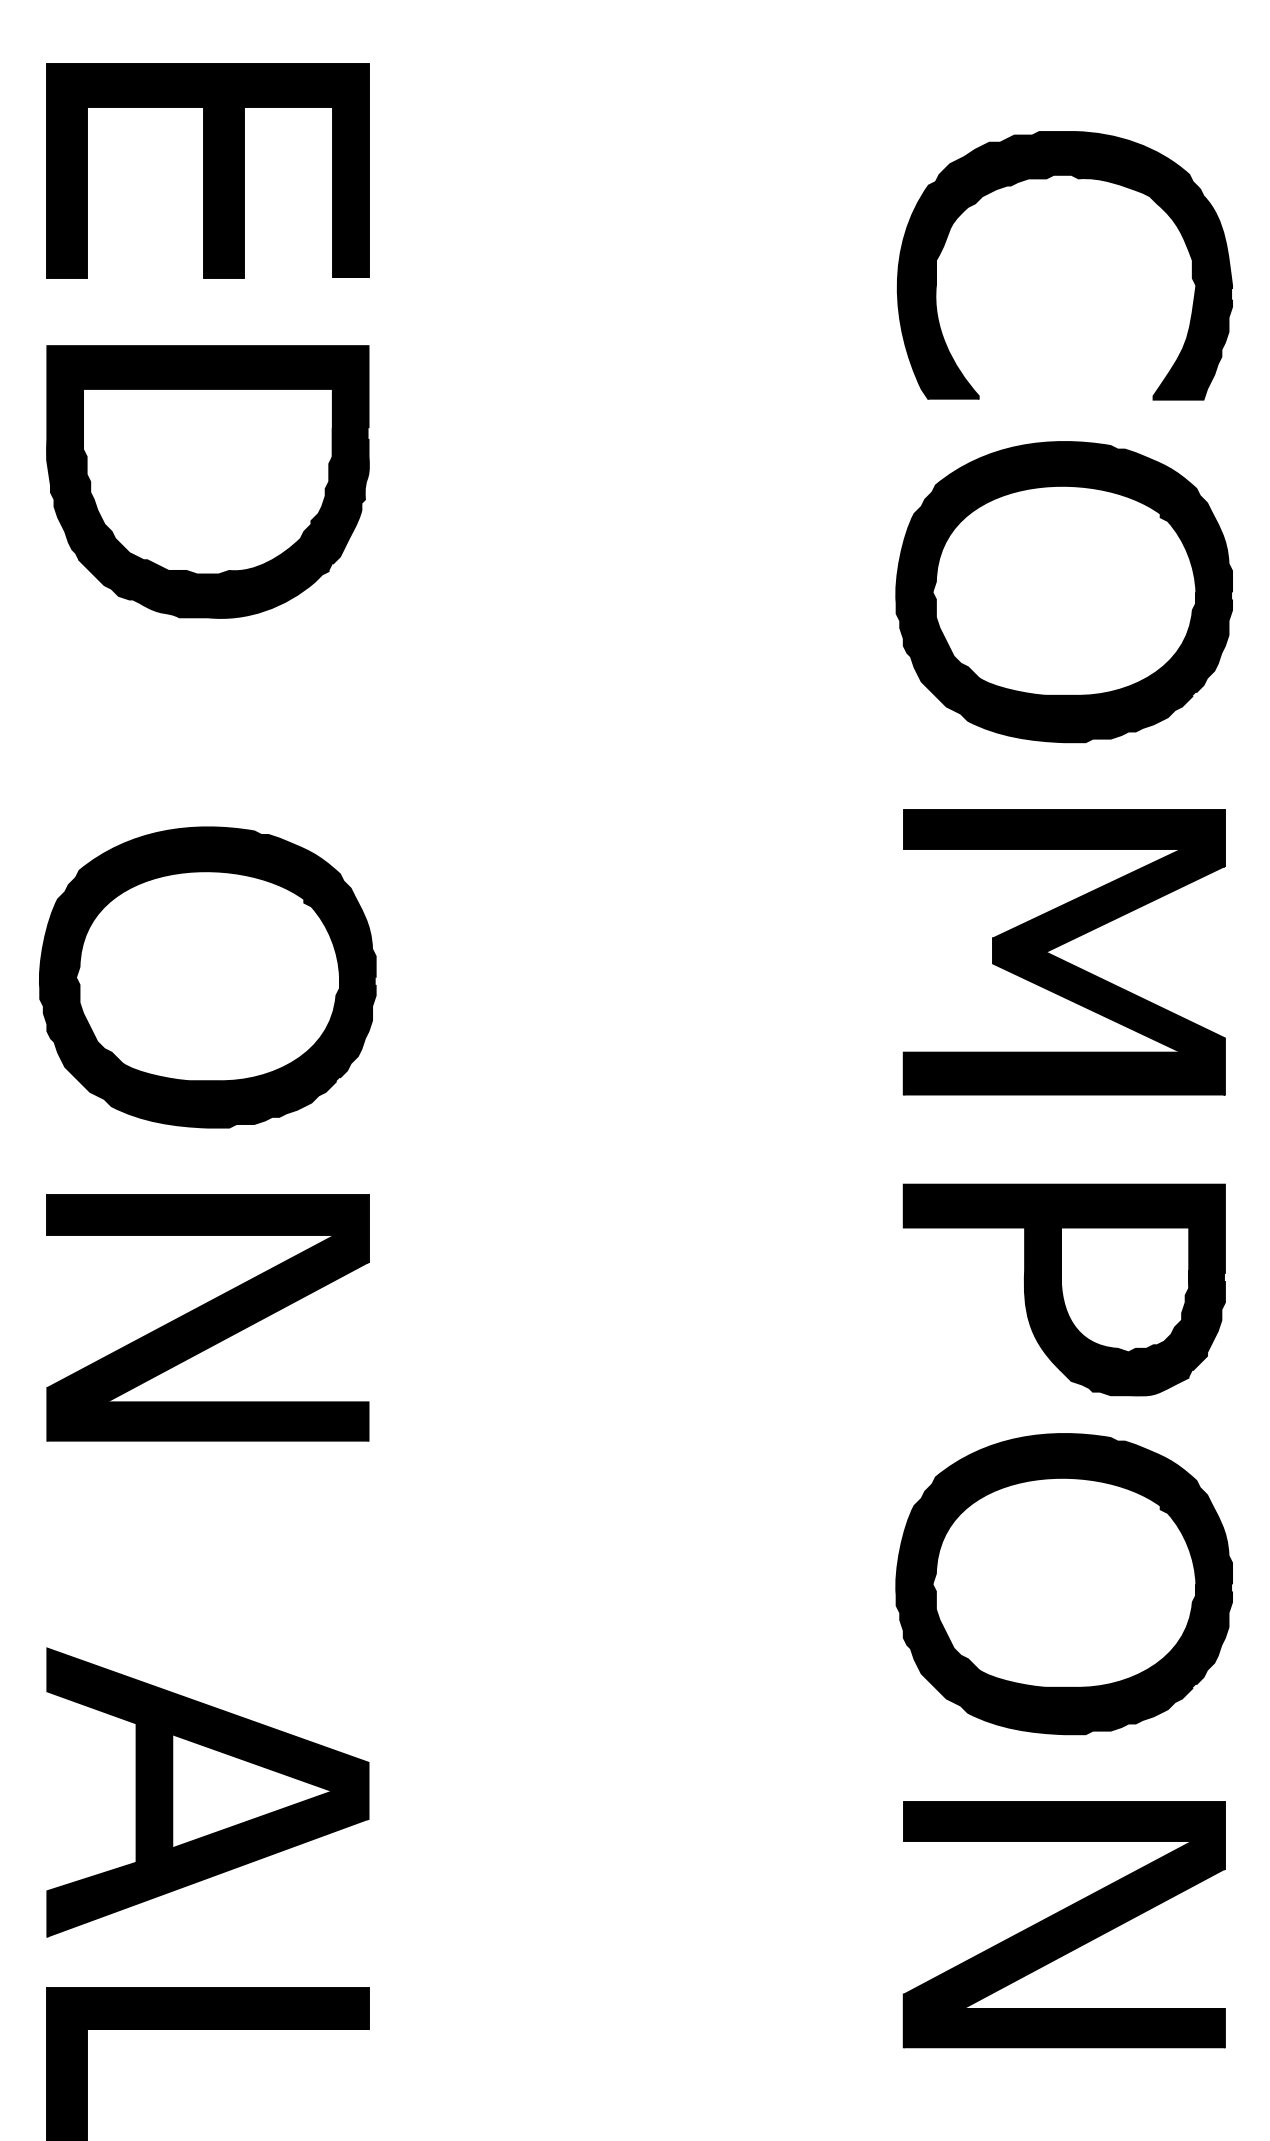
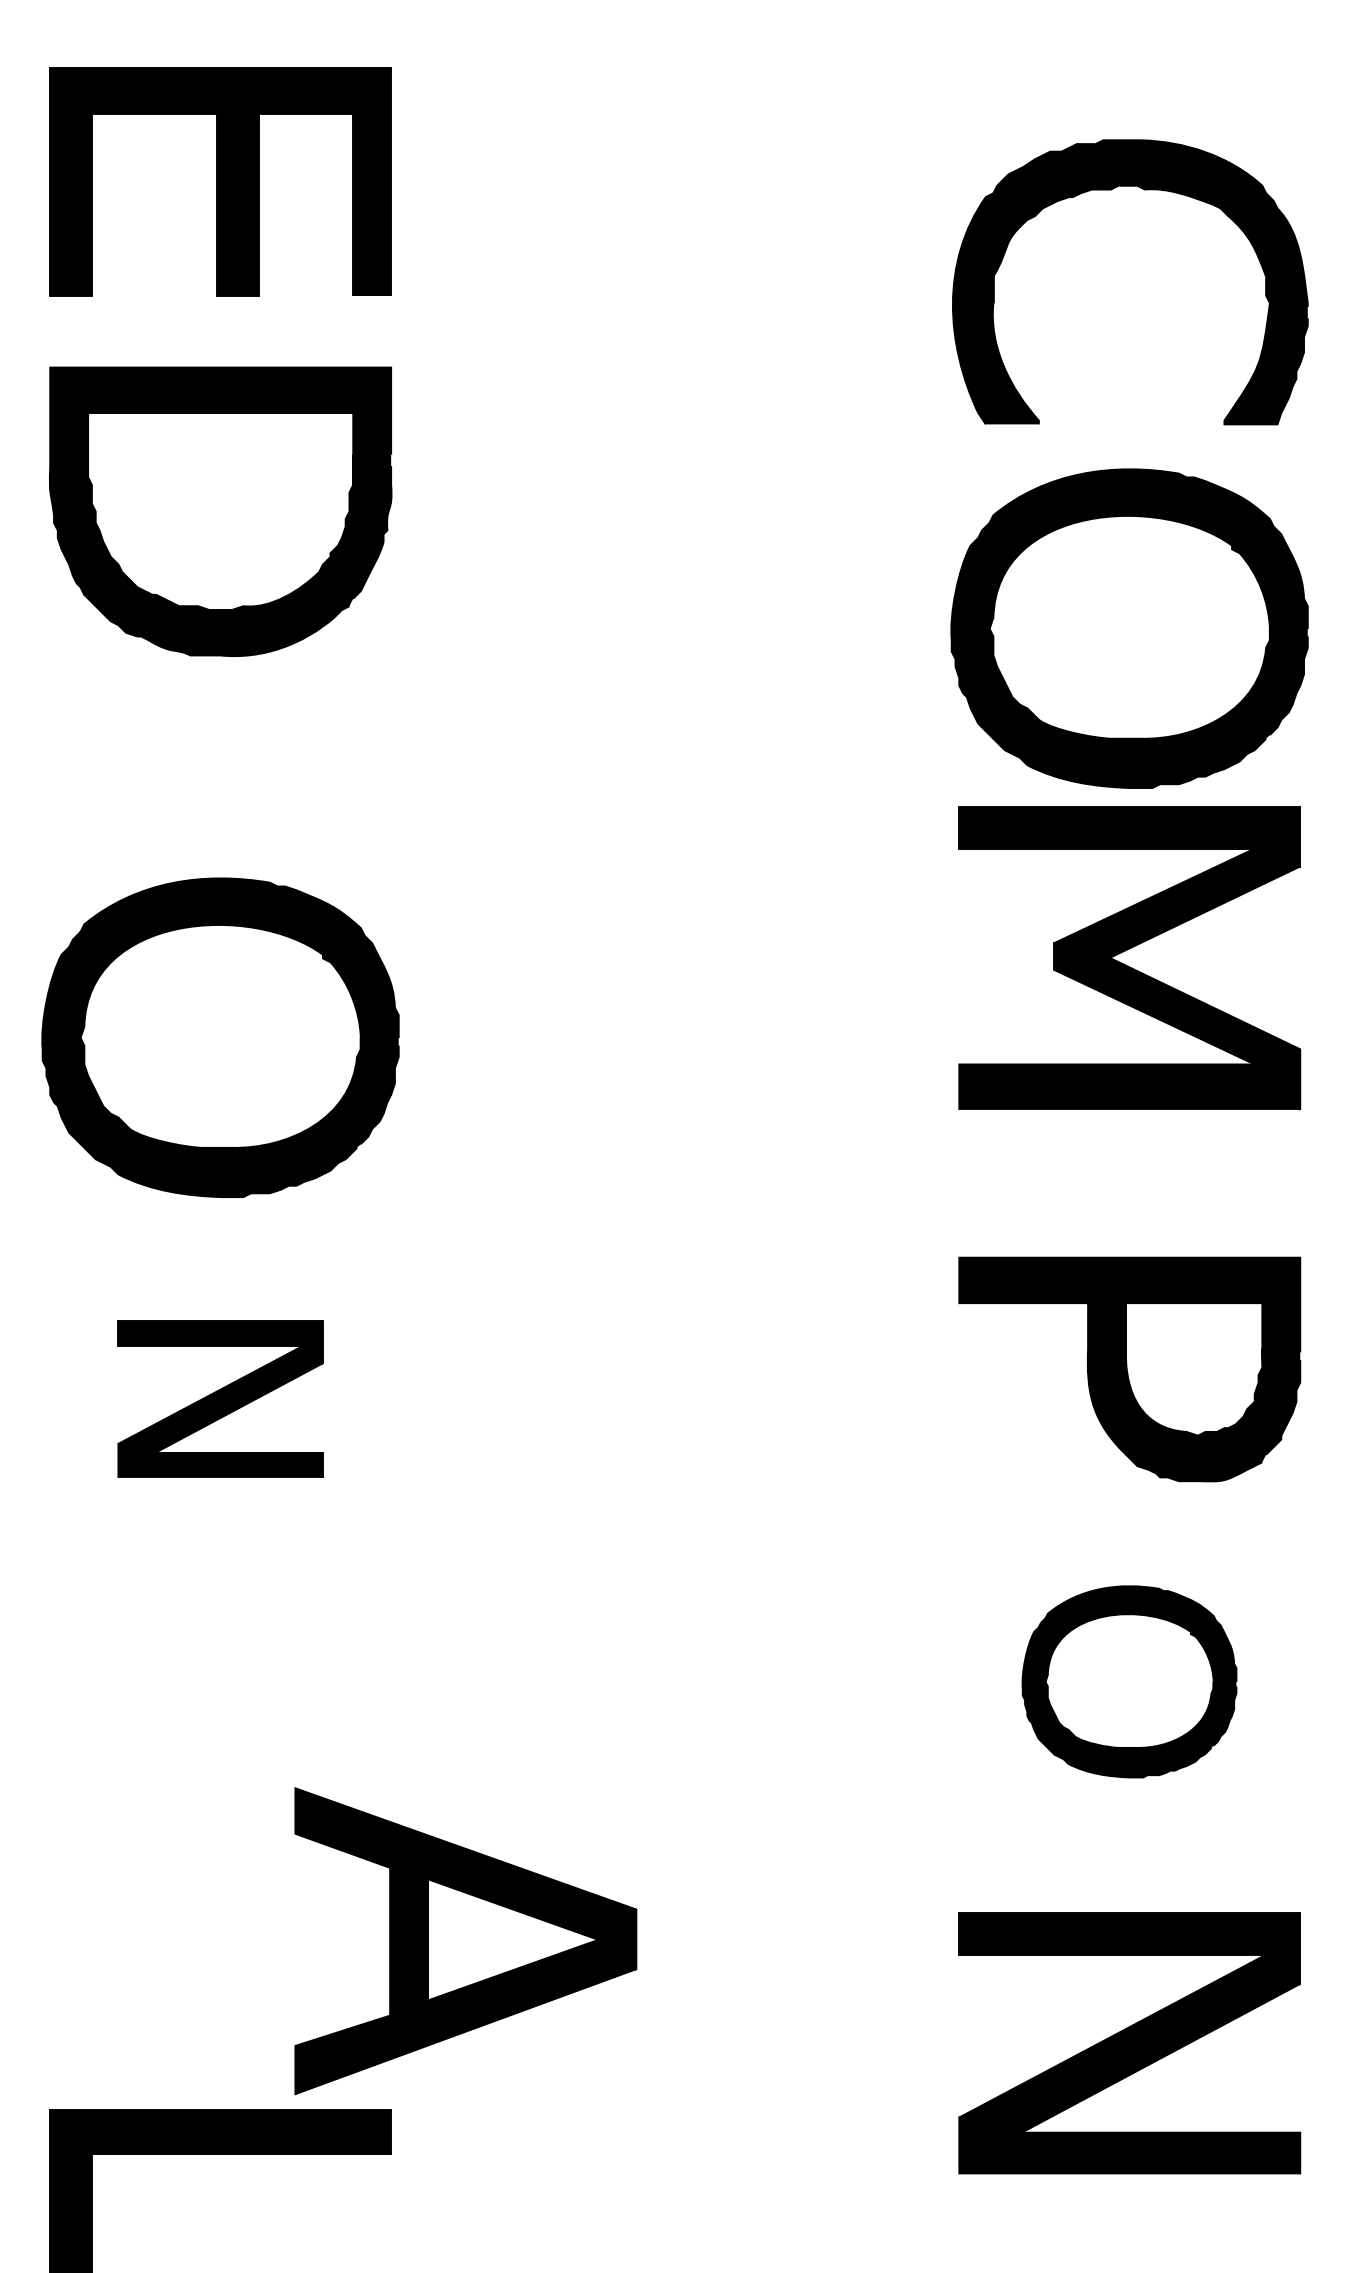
part: (1061, 958) -> (1126, 964), moved
part: (207, 1317) -> (220, 1398), size x0.6
part: (1063, 1584) -> (1128, 1682), size x0.6
part: (207, 1792) -> (465, 1941), moved

